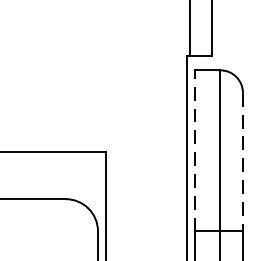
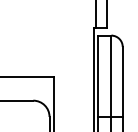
line: (194, 151) -> (98, 76), dashed -> solid
line: (242, 161) -> (122, 81), dashed -> solid

